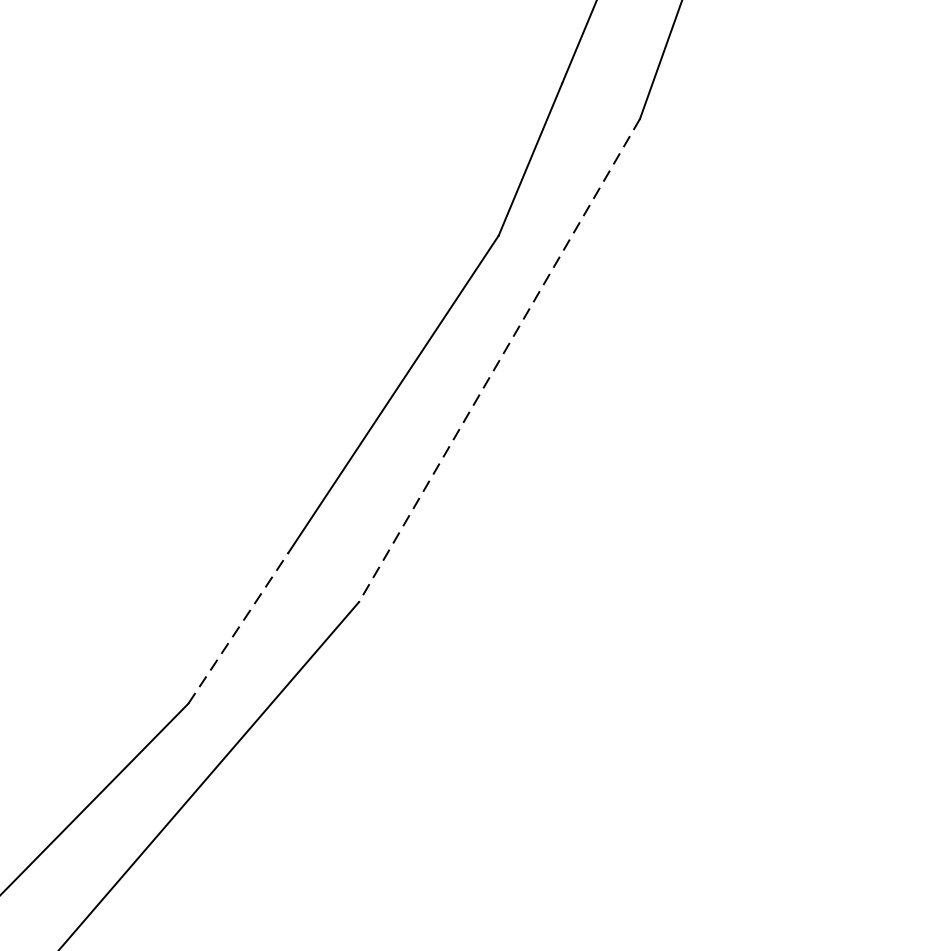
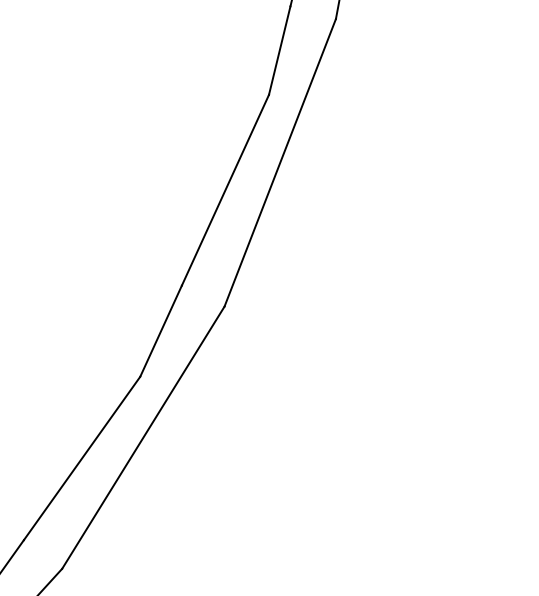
line: (499, 361) -> (280, 163), dashed -> solid
line: (239, 626) -> (161, 330), dashed -> solid

